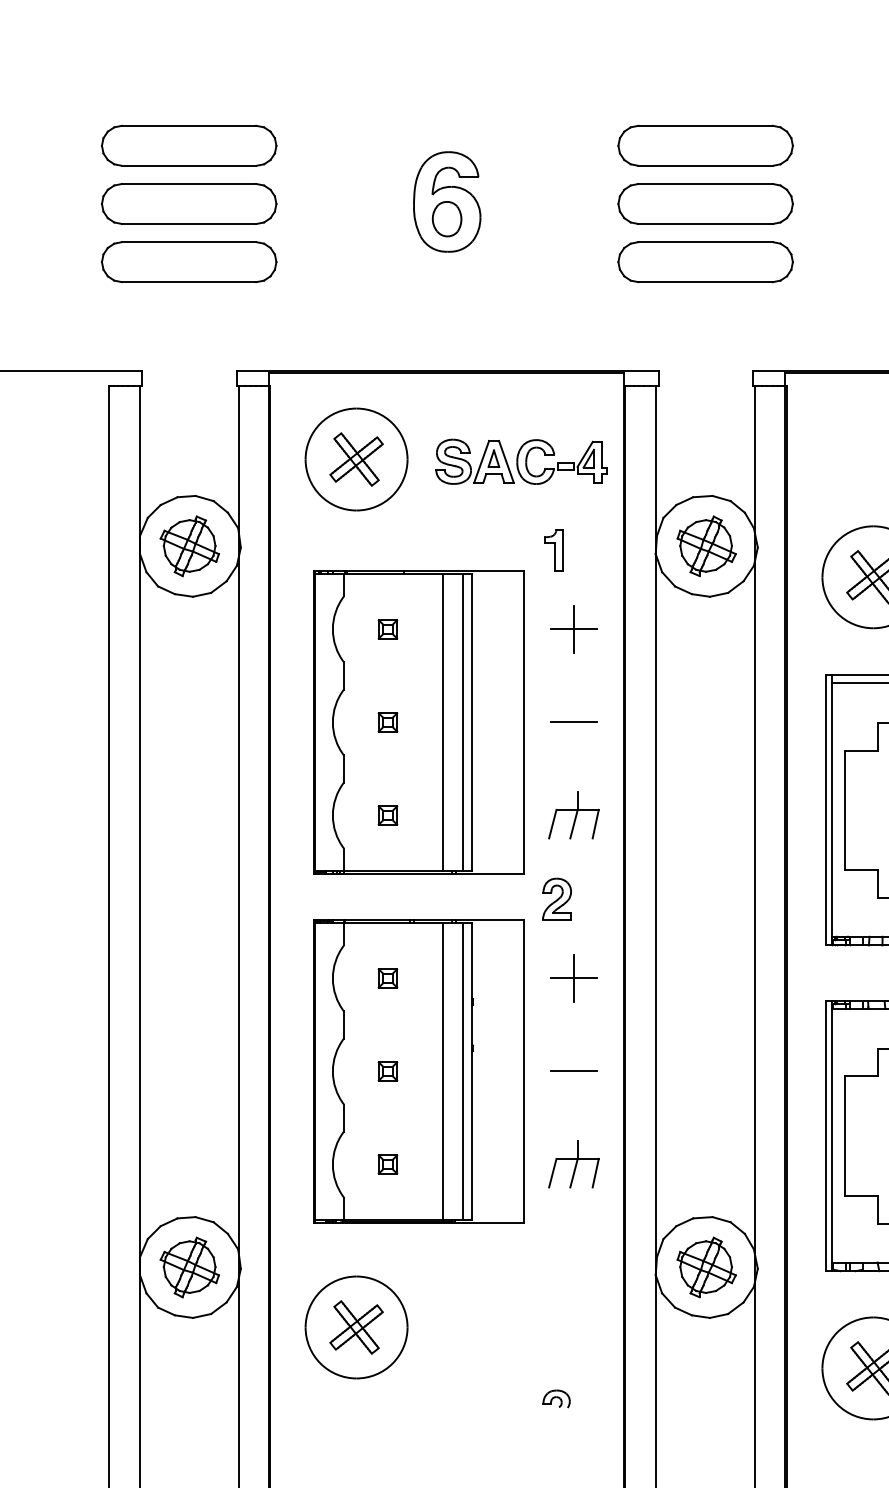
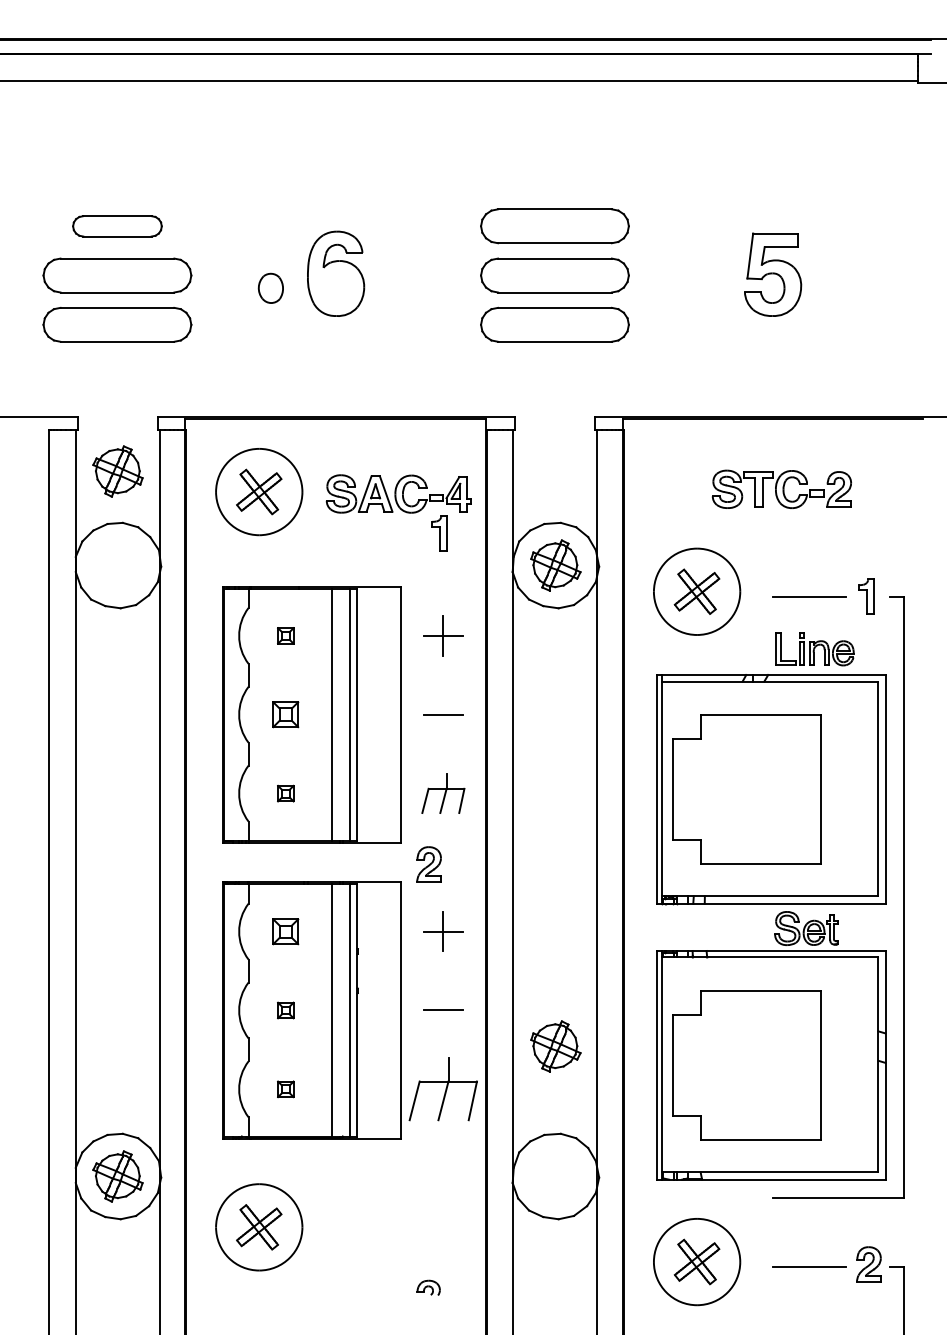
part: (189, 146) -> (117, 226), size x0.6
part: (446, 218) -> (270, 287), moved
part: (189, 546) -> (117, 471), moved
part: (554, 550) -> (439, 533), moved
part: (387, 722) -> (285, 714), size x1.6
part: (387, 978) -> (285, 931), size x1.6
part: (574, 1164) -> (443, 1089), size x1.6
part: (706, 1267) -> (555, 1046), moved

